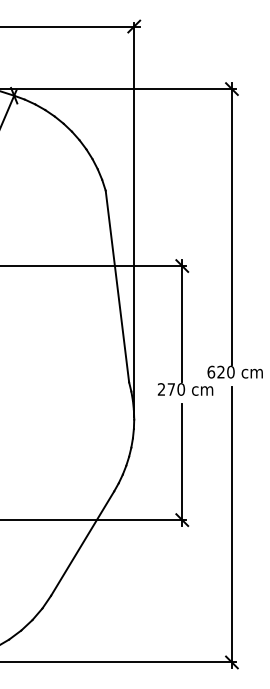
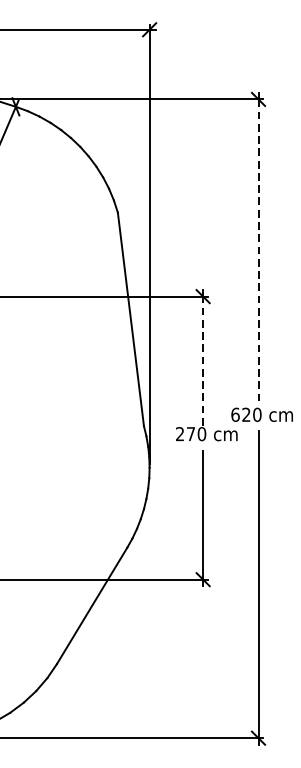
line: (231, 226) -> (258, 252), solid -> dashed
line: (182, 323) -> (203, 360), solid -> dashed

